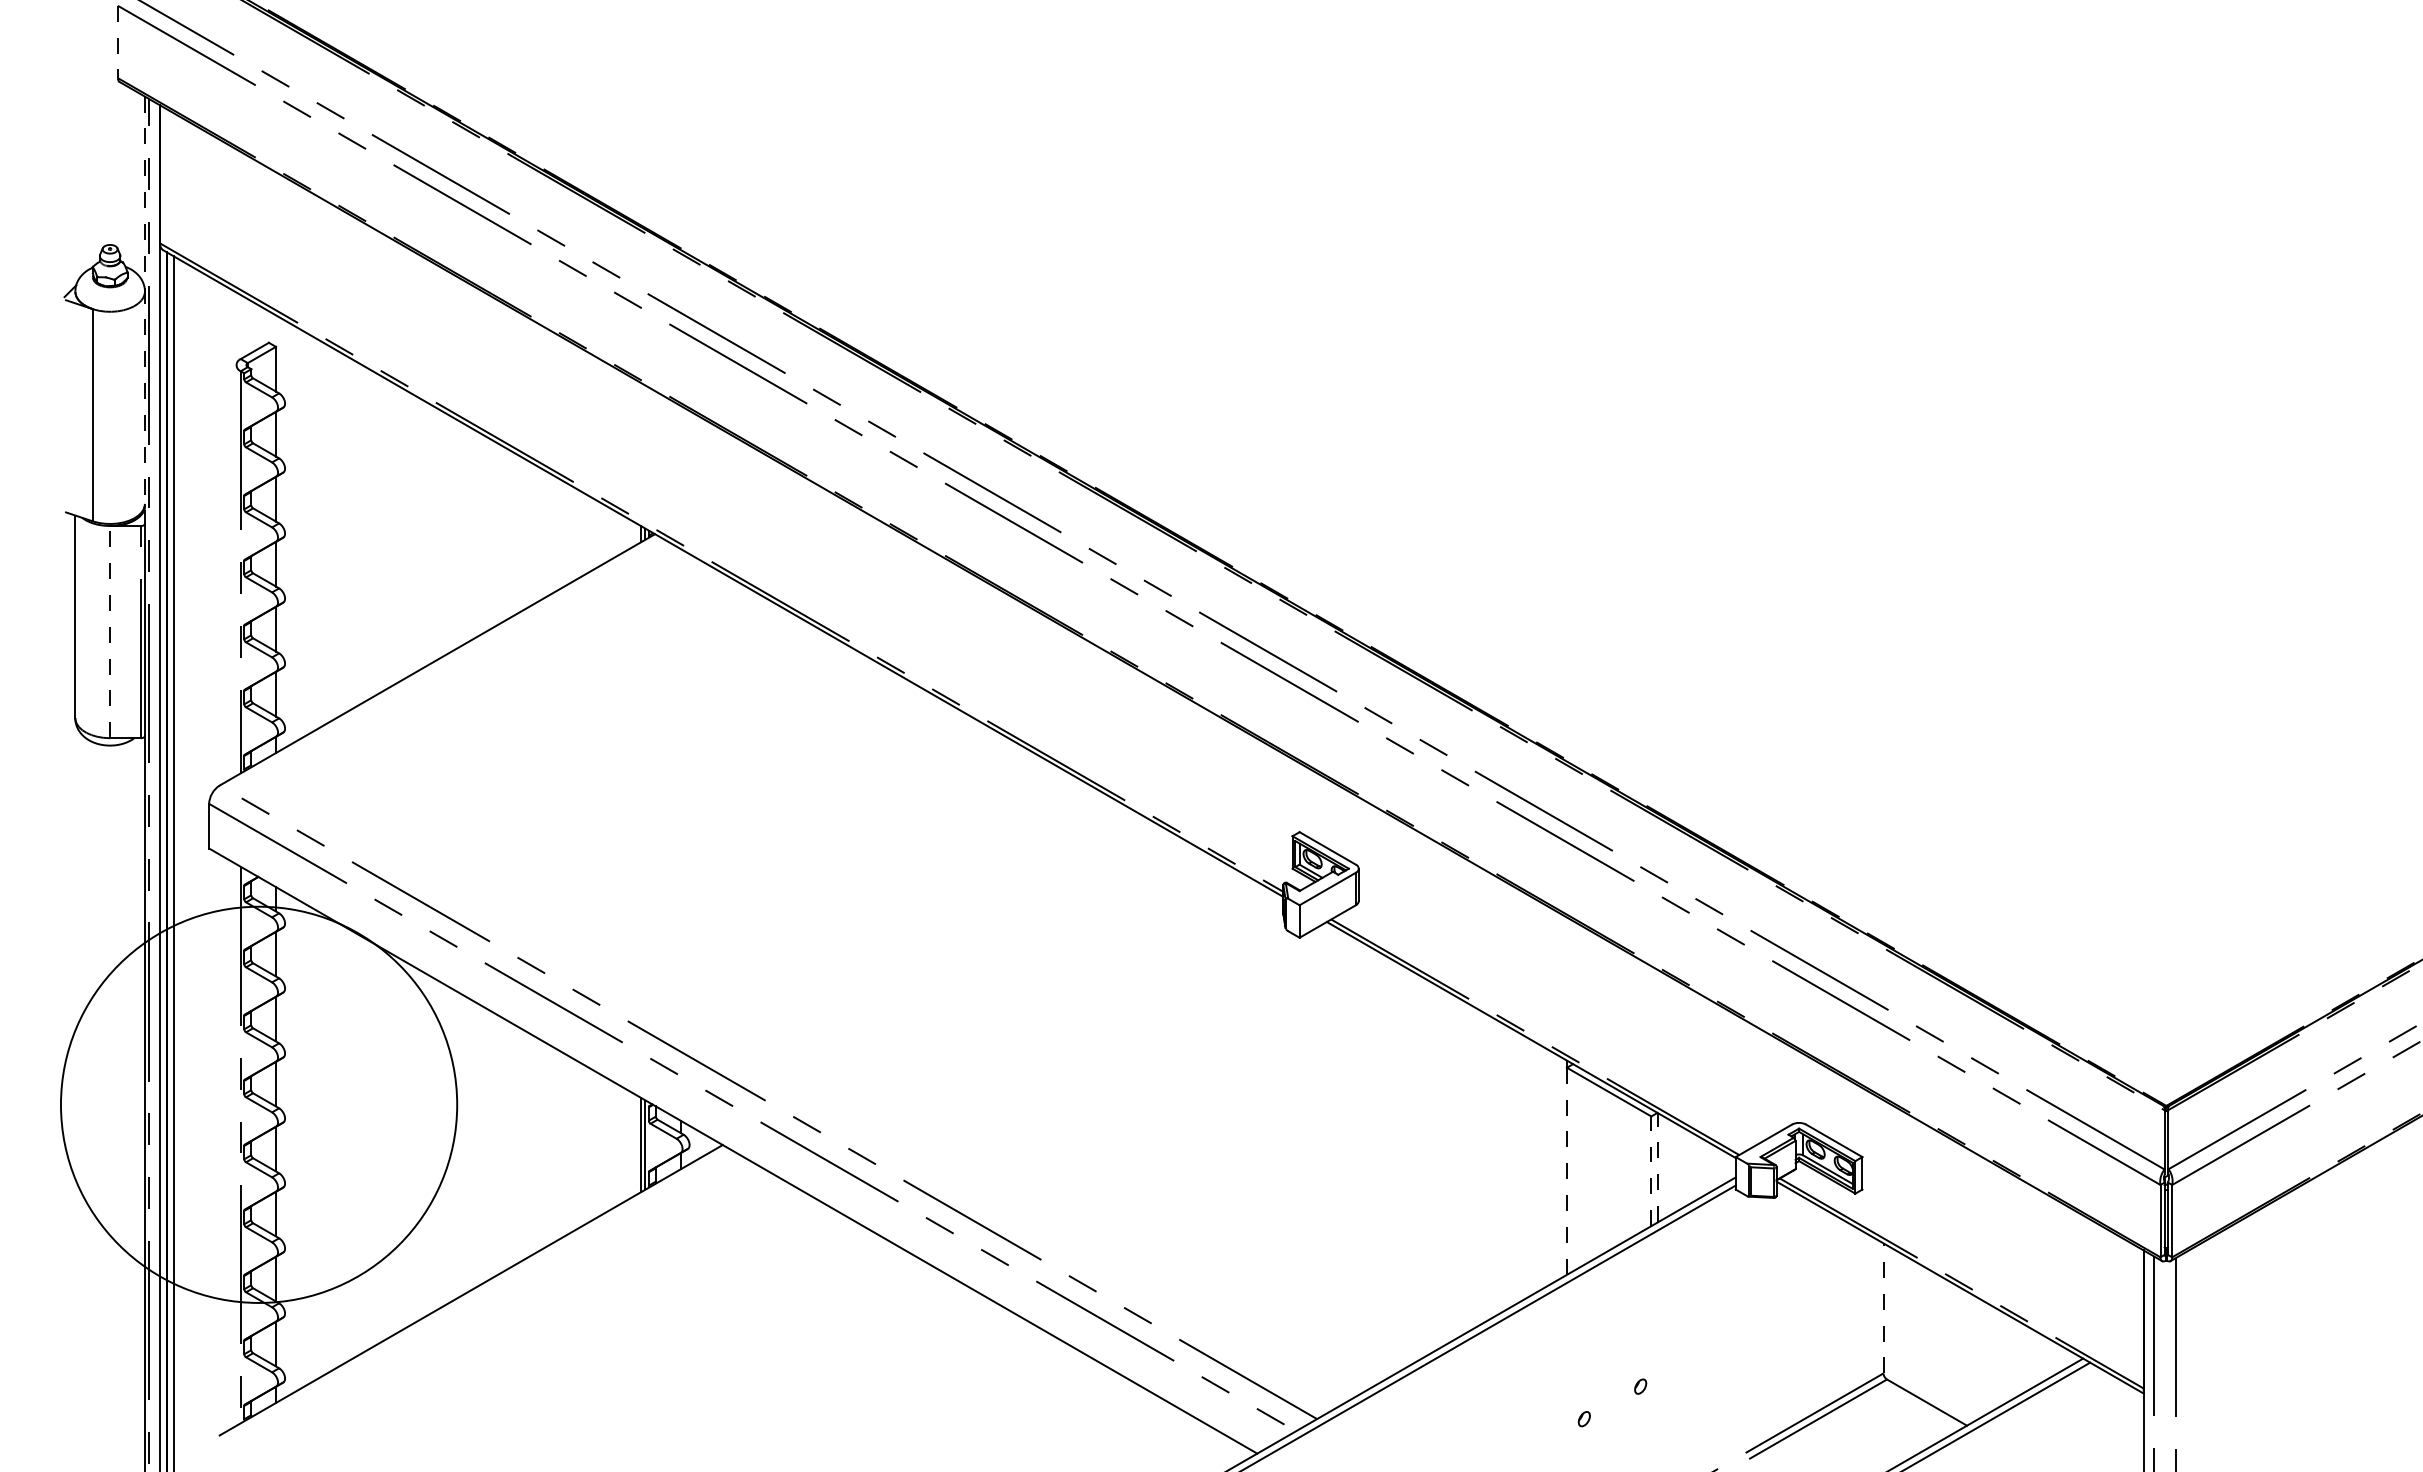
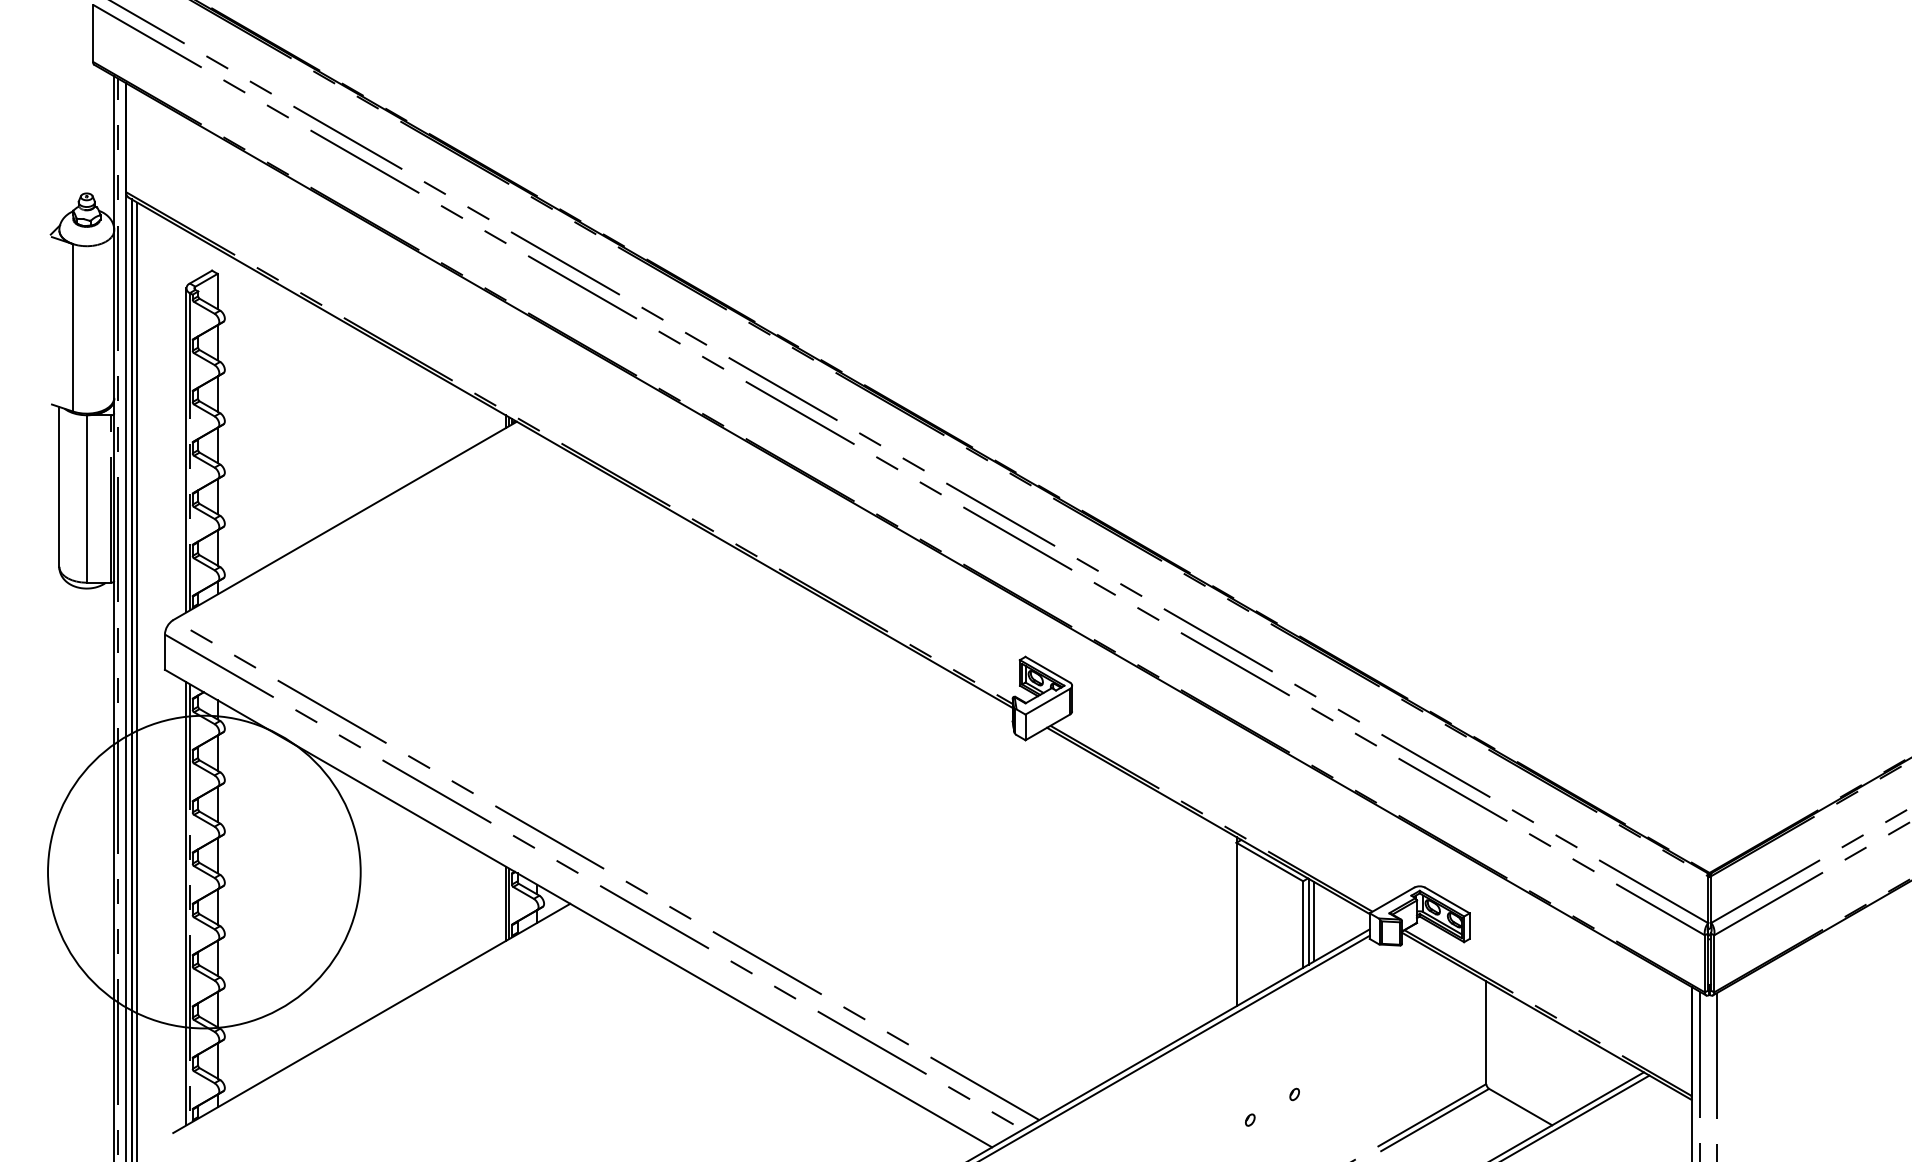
line: (117, 42) -> (92, 33), dashed -> solid
line: (144, 309) -> (113, 244), dashed -> solid
line: (236, 570) -> (186, 450), added
line: (110, 631) -> (87, 498), dashed -> solid
line: (236, 1144) -> (186, 903), added
line: (1658, 1167) -> (1308, 921), dashed -> solid
line: (1665, 1167) -> (1314, 921), added
line: (1566, 1171) -> (1236, 924), dashed -> solid
line: (1651, 1171) -> (1303, 924), dashed -> solid
line: (1883, 1307) -> (1486, 1032), dashed -> solid

